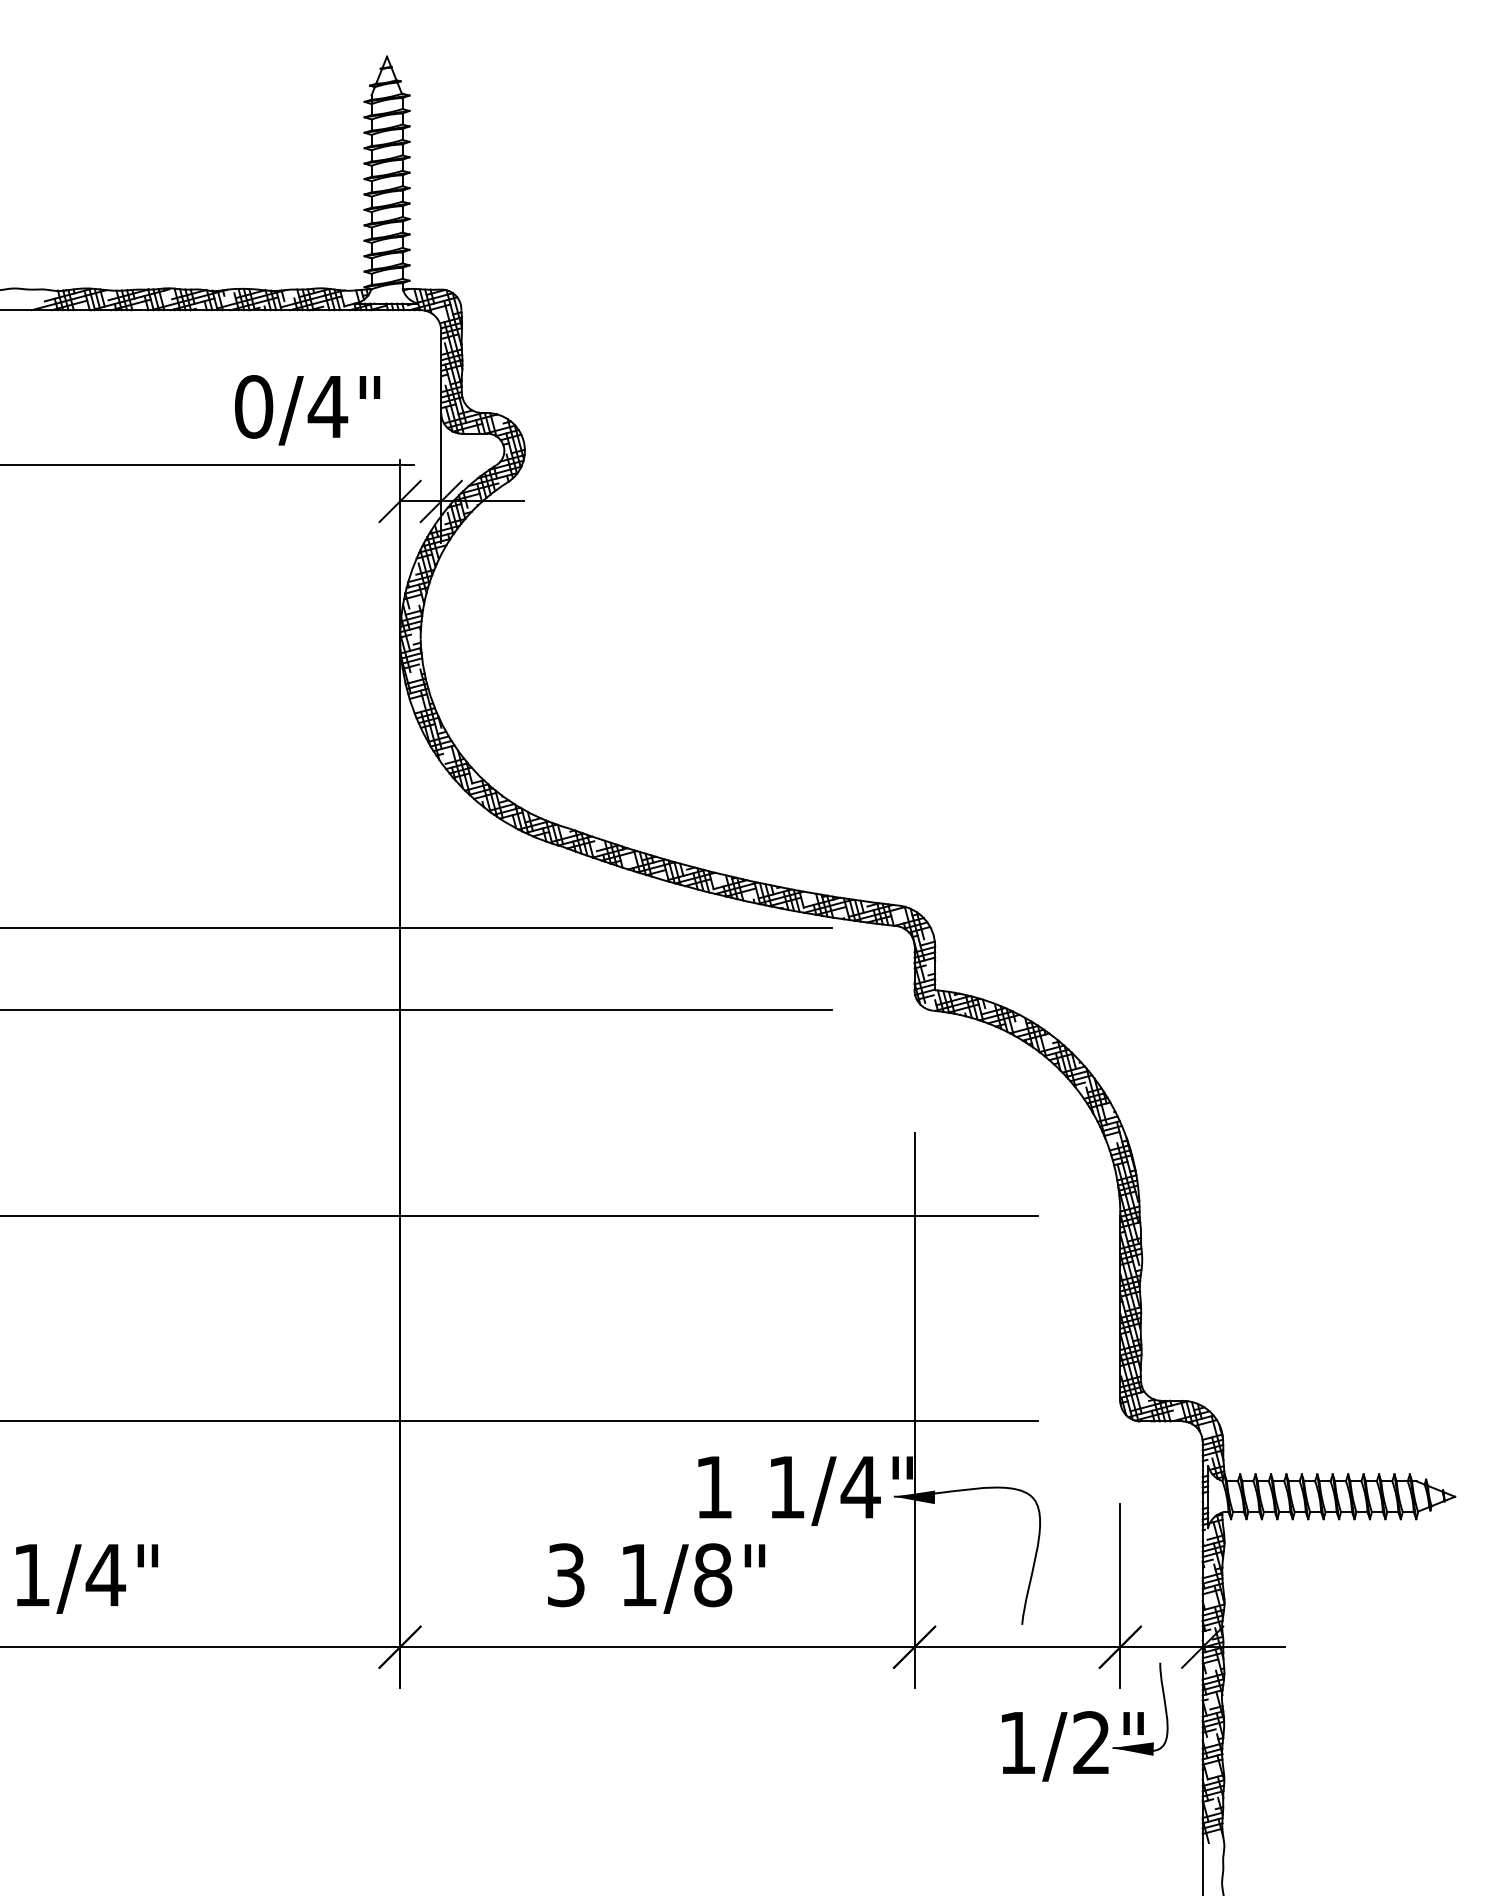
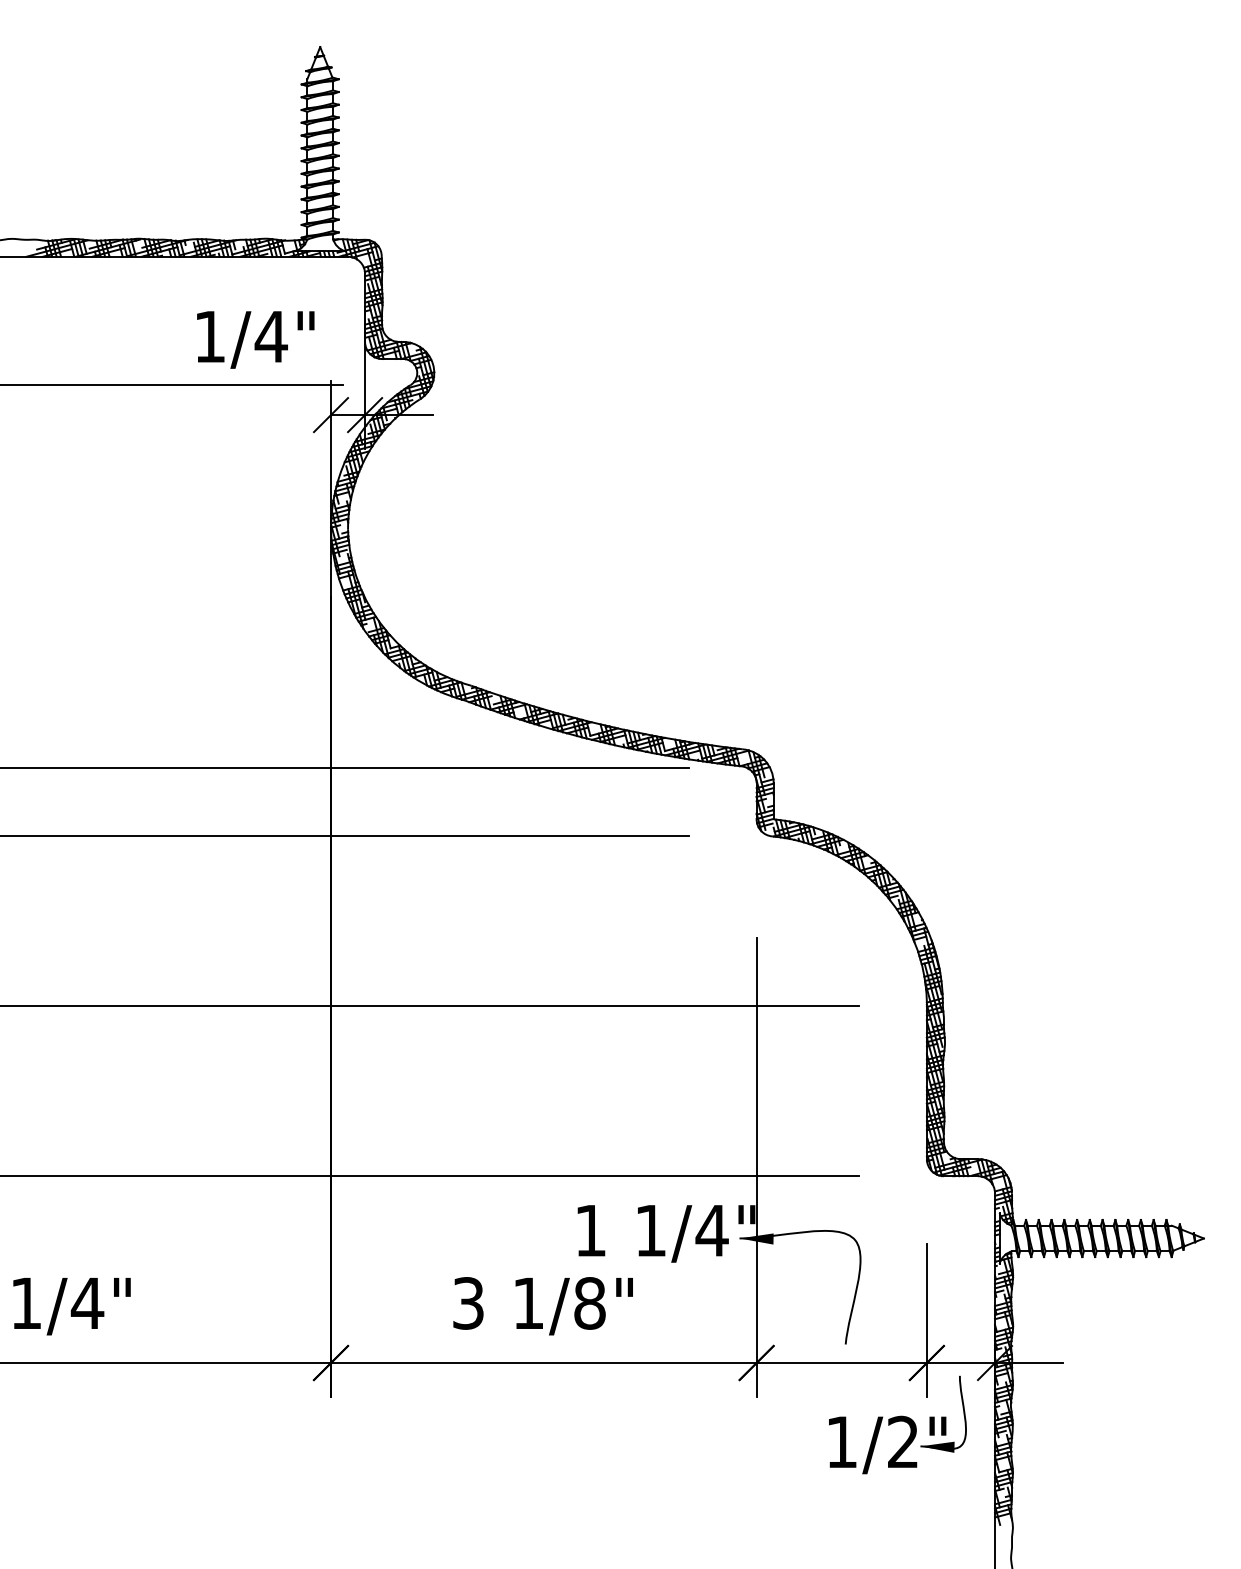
text: (253, 406) -> (209, 336), 0/4" -> 1/4"

